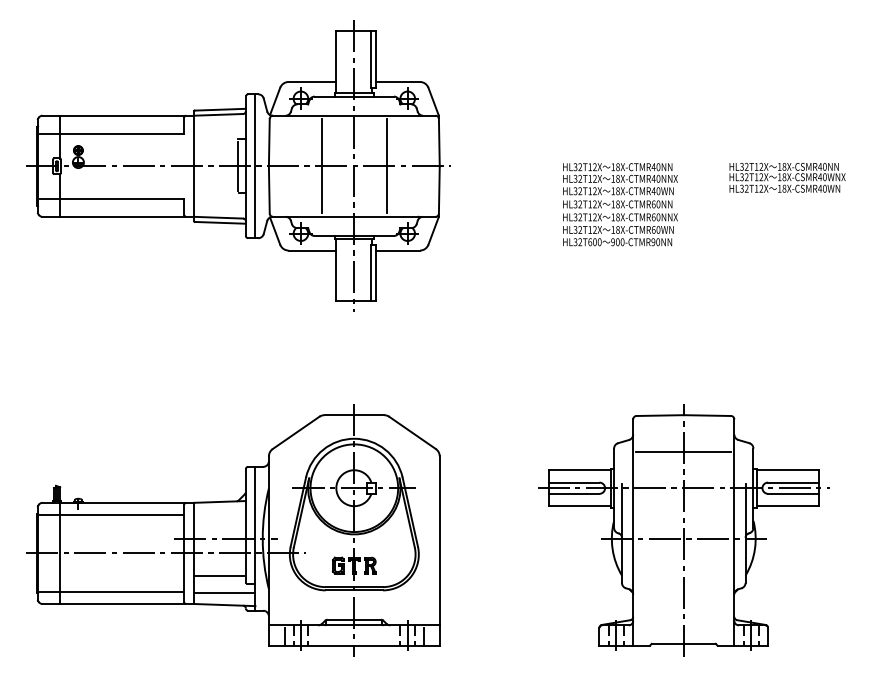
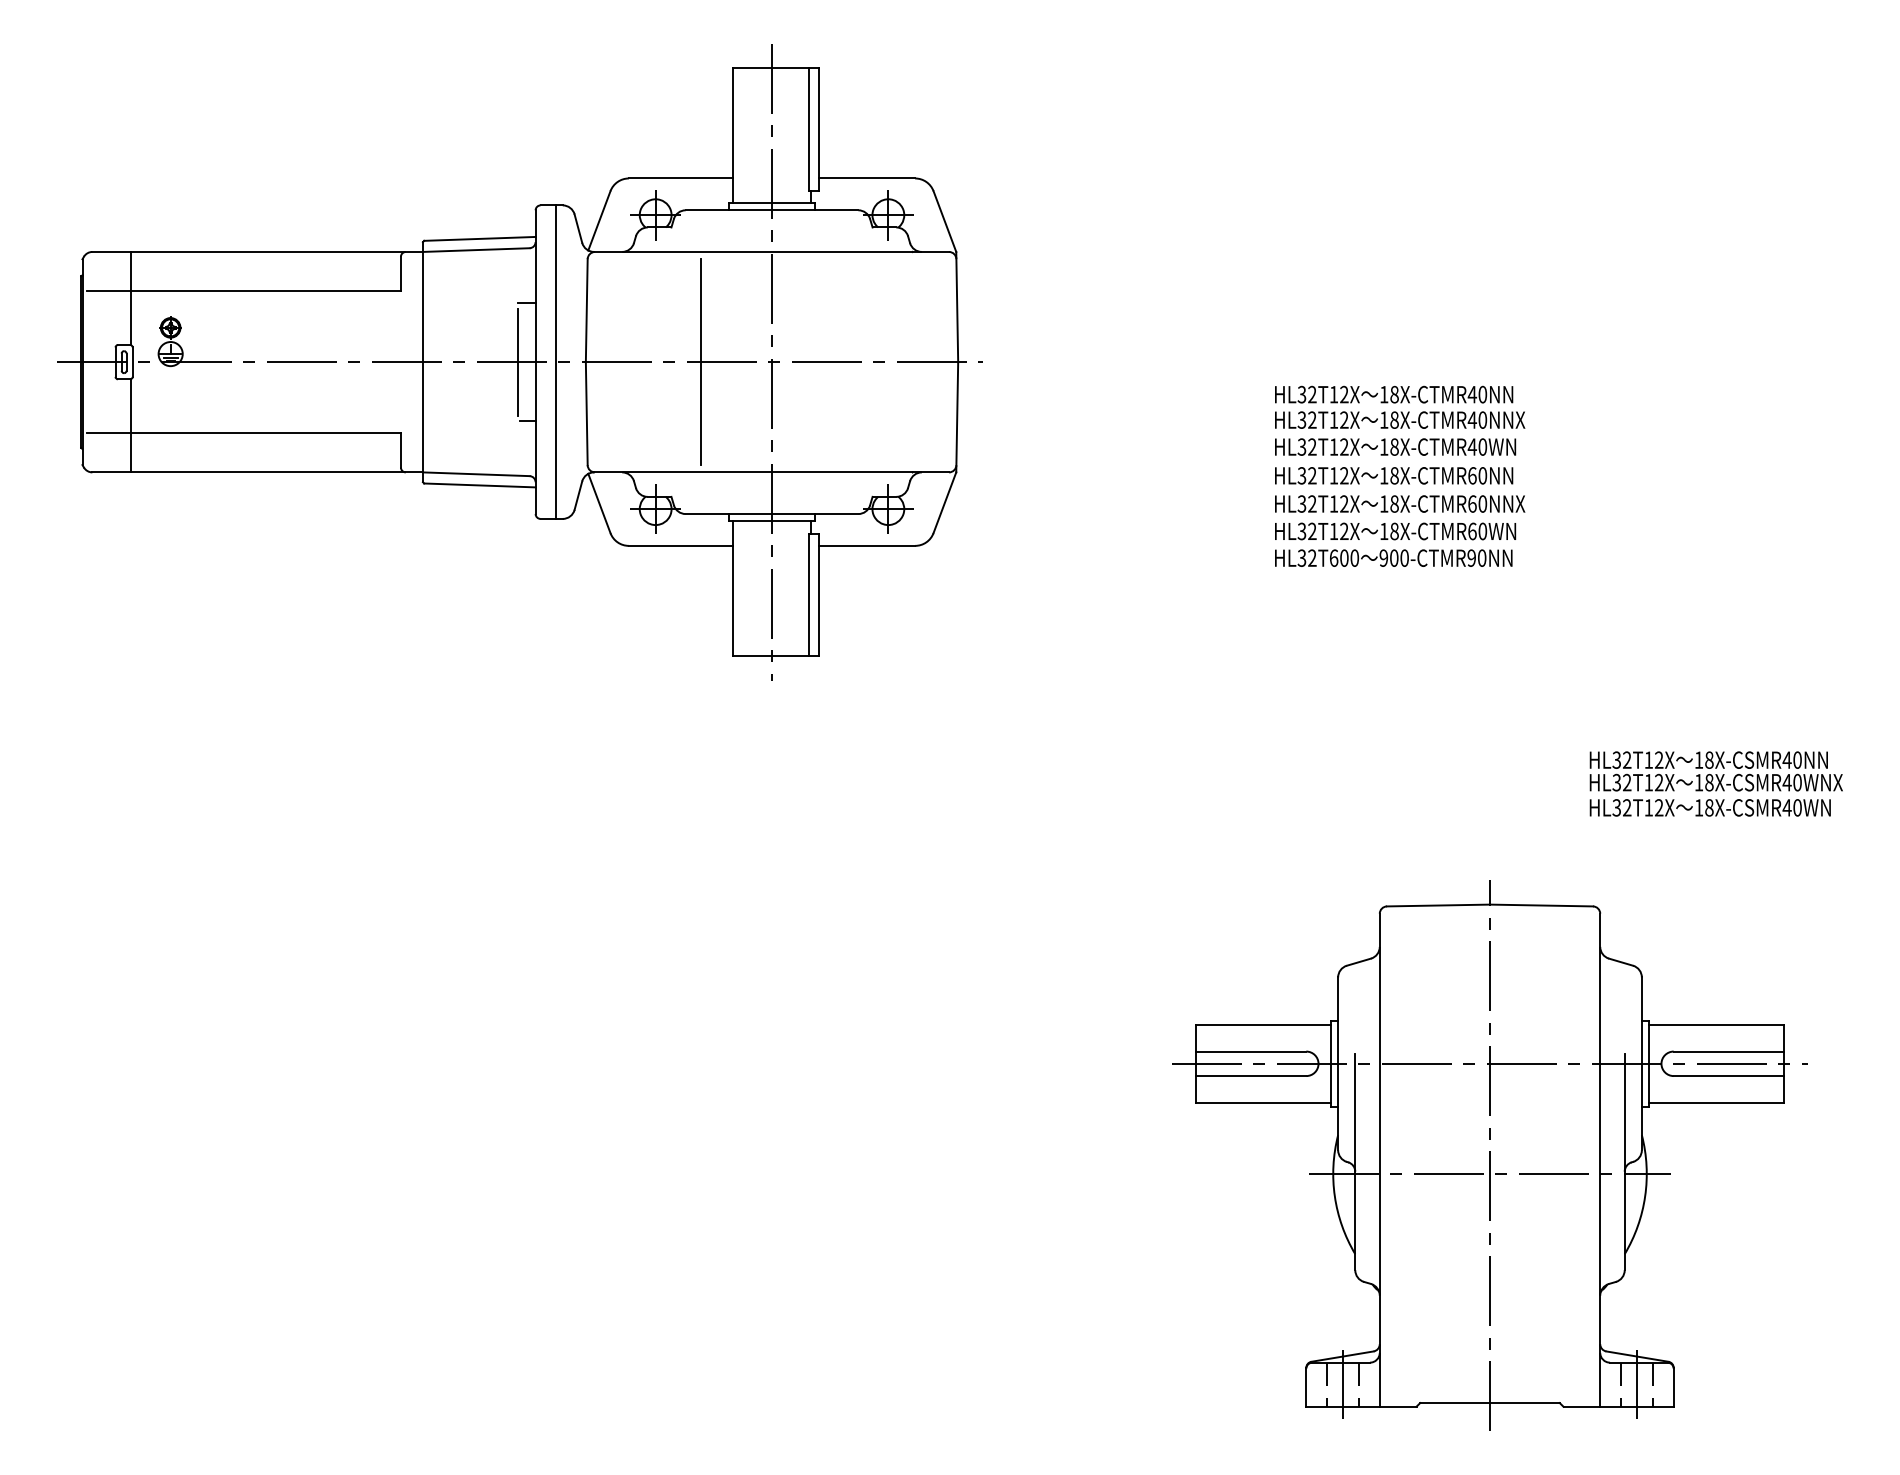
line: (386, 166) -> (842, 362), removed
text: (787, 177) -> (1716, 783), moved
text: (620, 204) -> (1400, 475), moved
line: (683, 451) -> (1489, 983), removed
part: (233, 530) -> (508, 1155), removed

